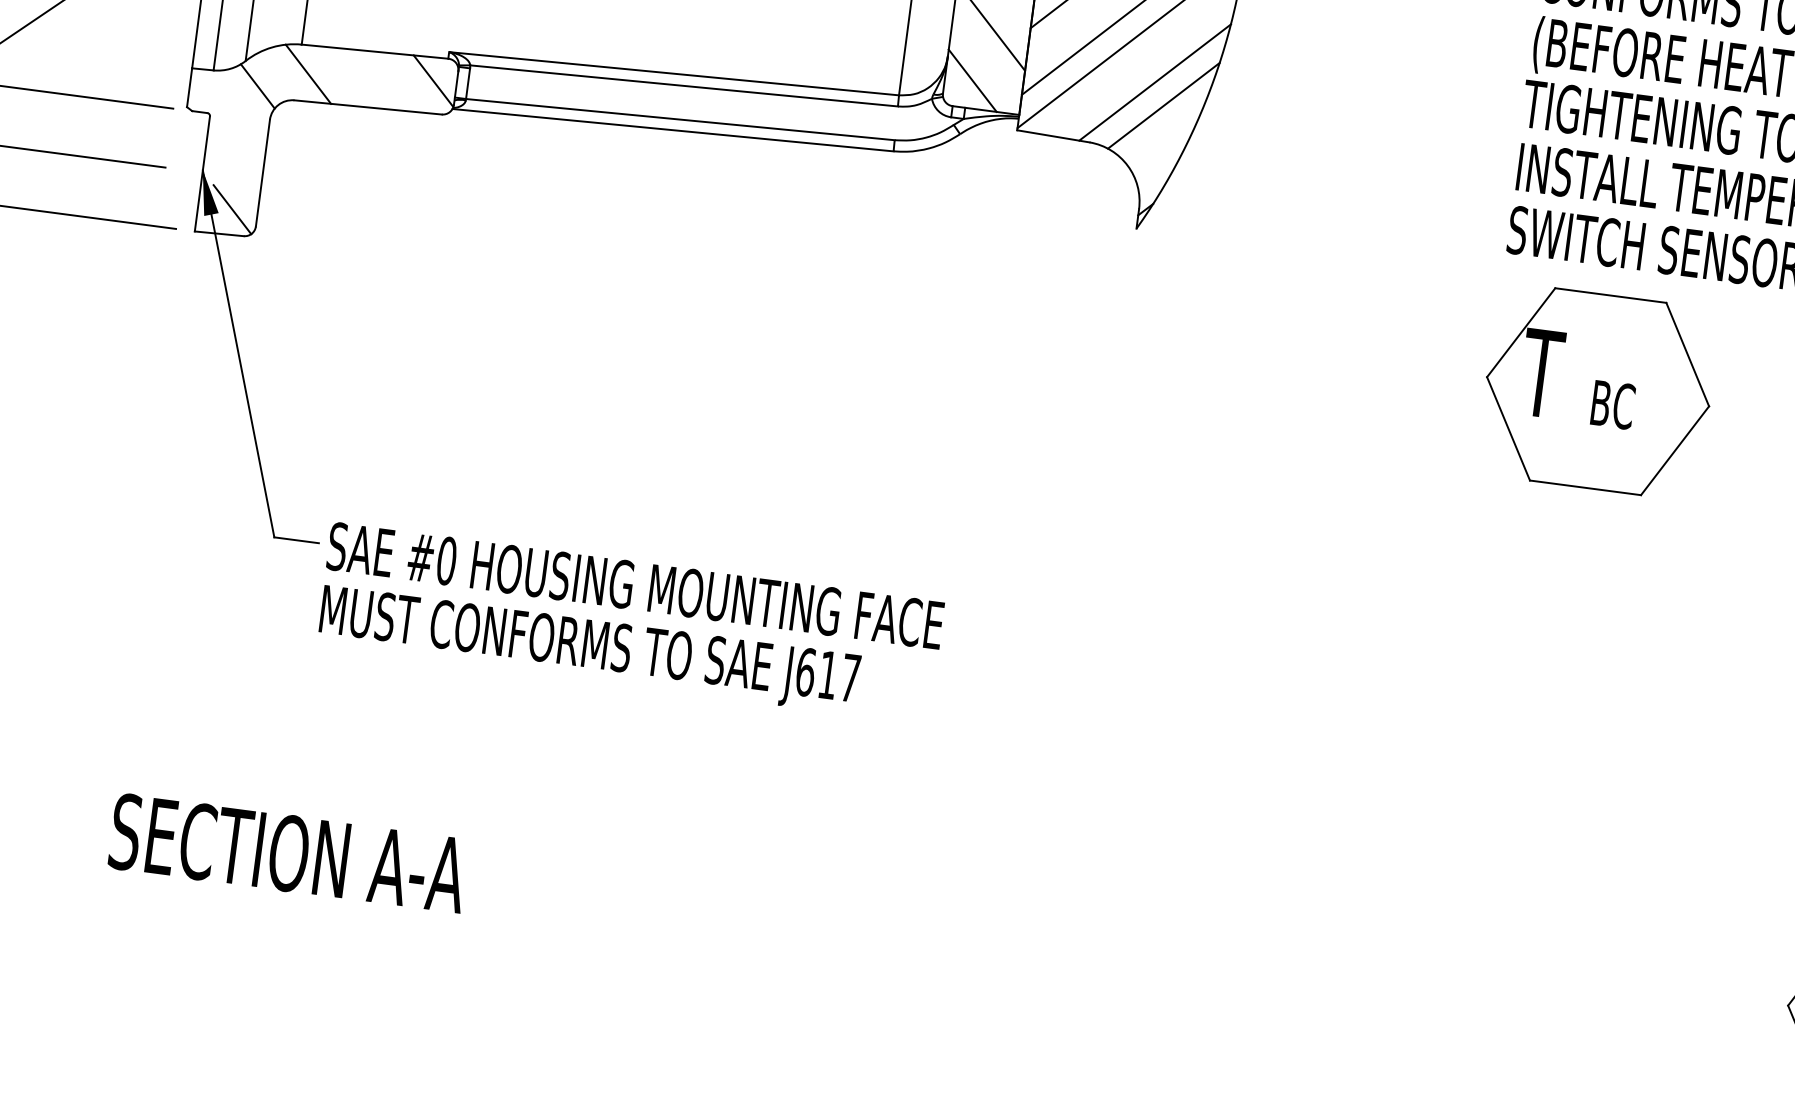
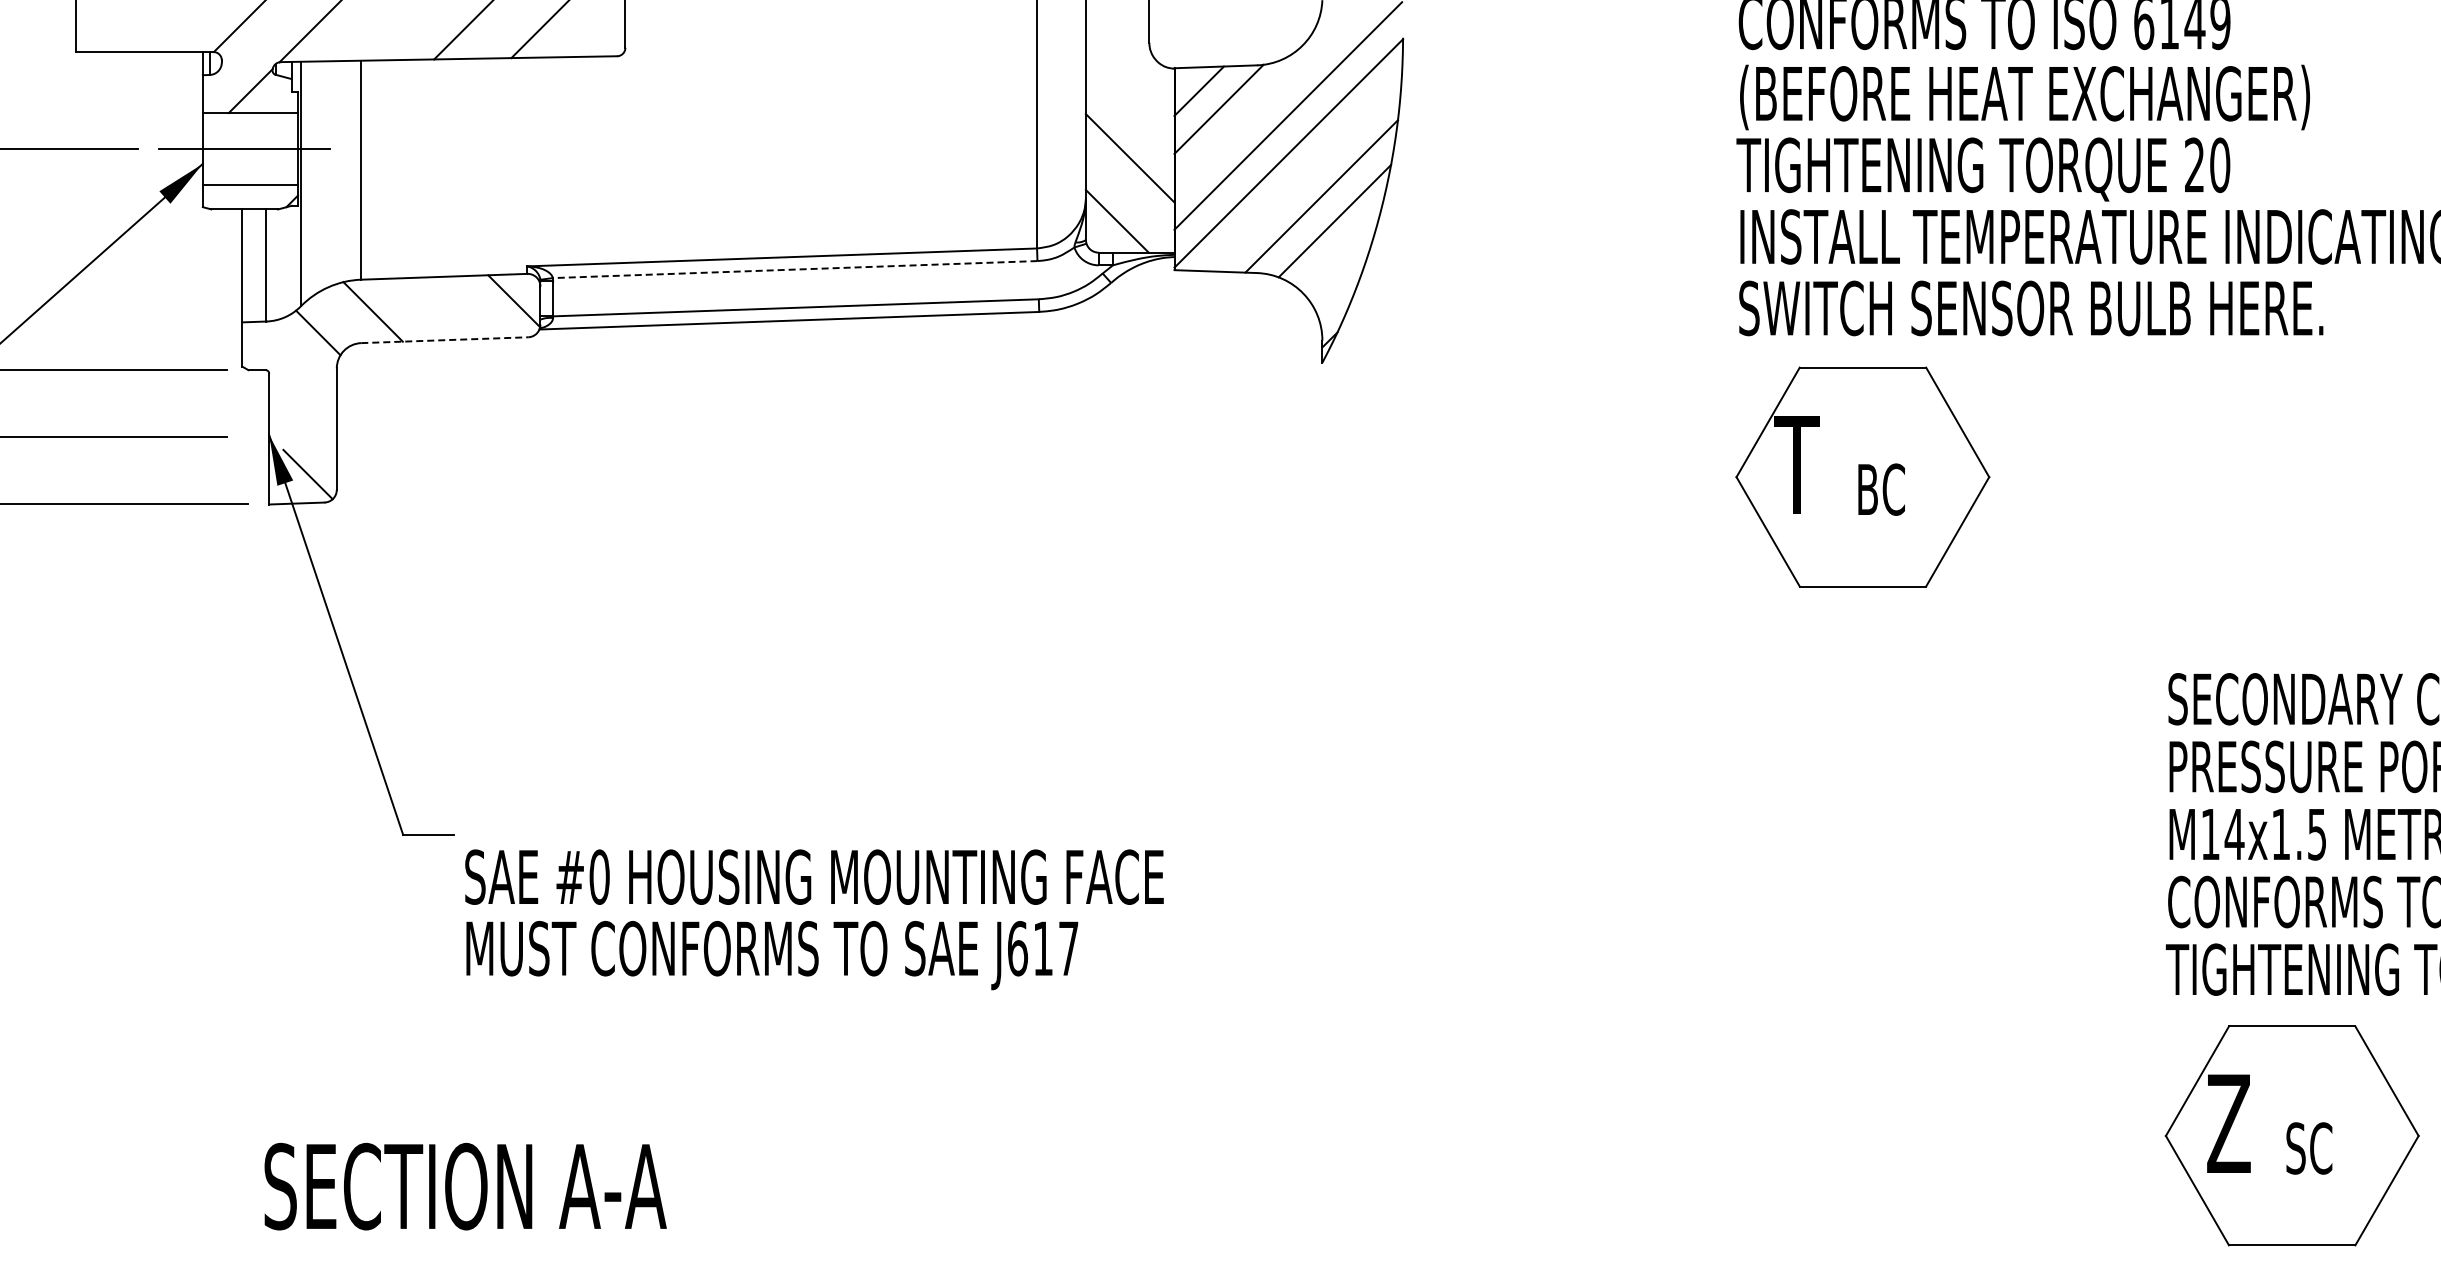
line: (683, 85) -> (794, 269), solid -> dashed
line: (367, 107) -> (444, 340), solid -> dashed
text: (630, 623) -> (814, 919), moved

